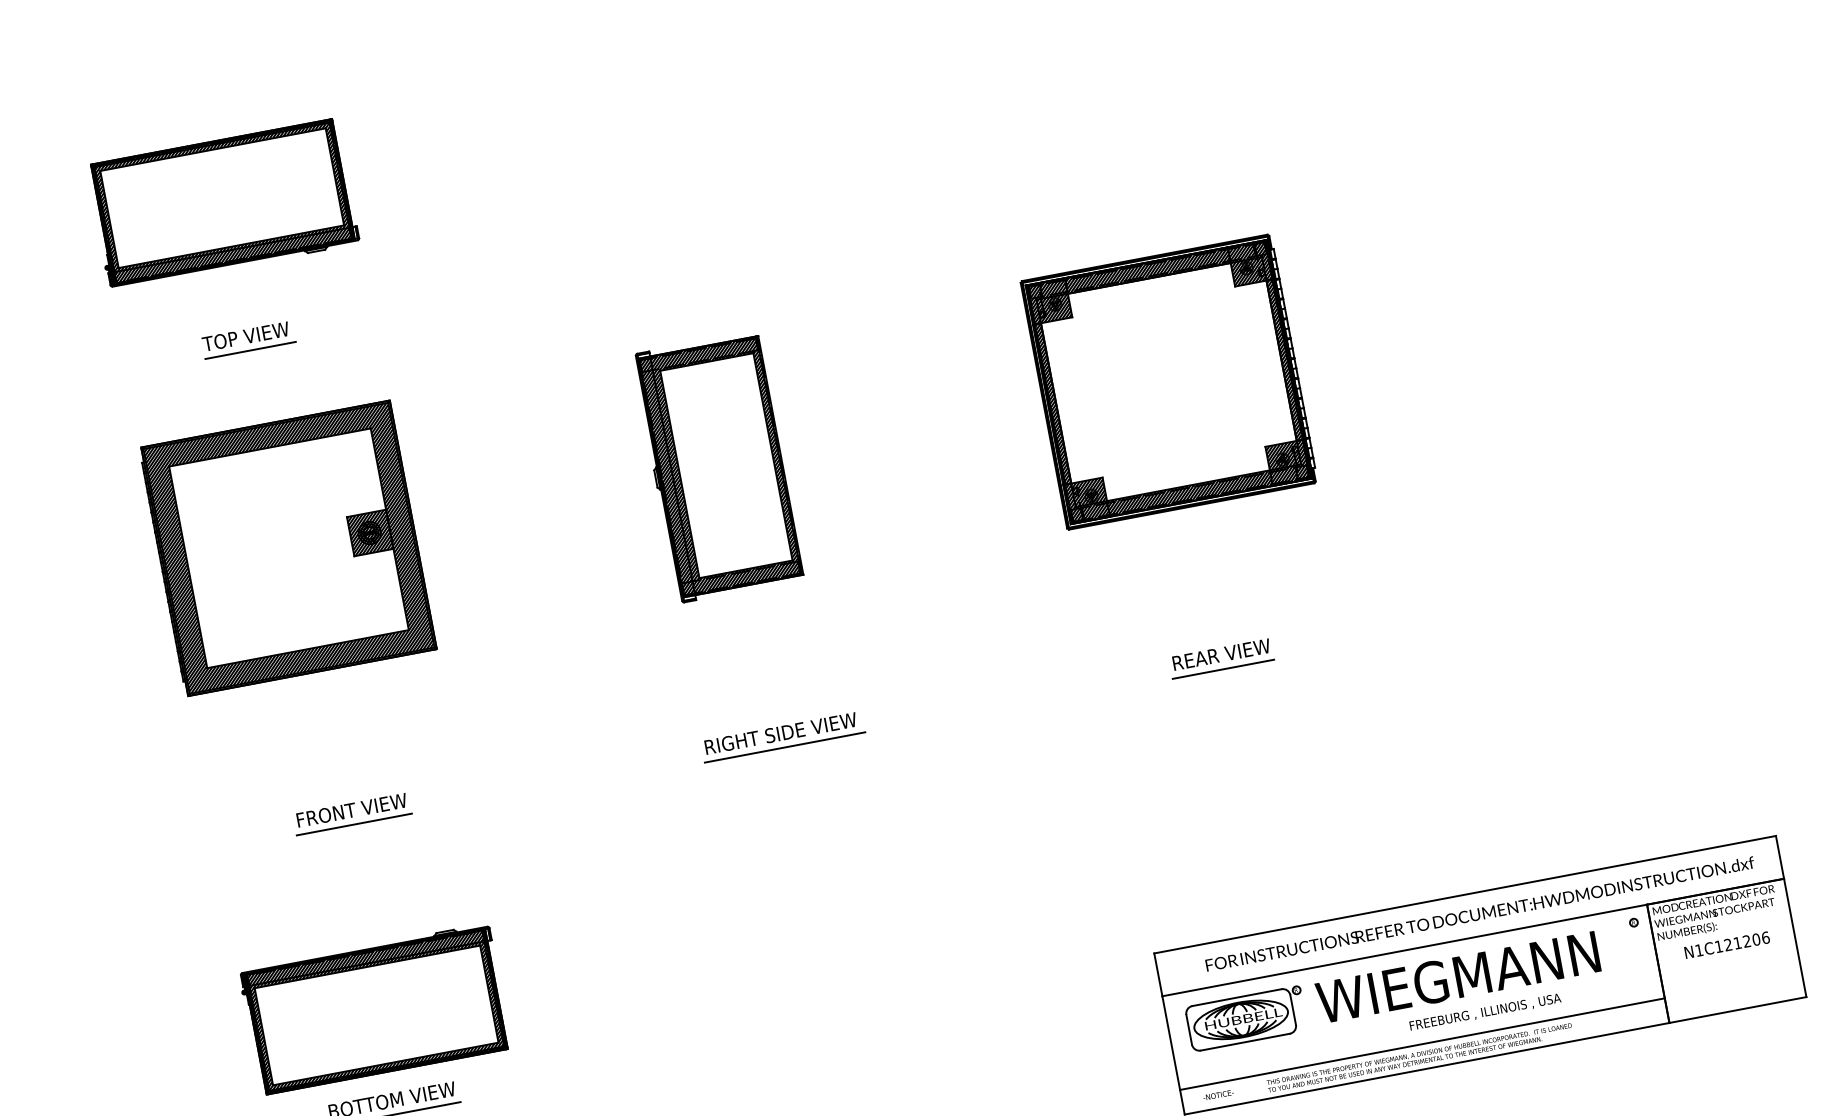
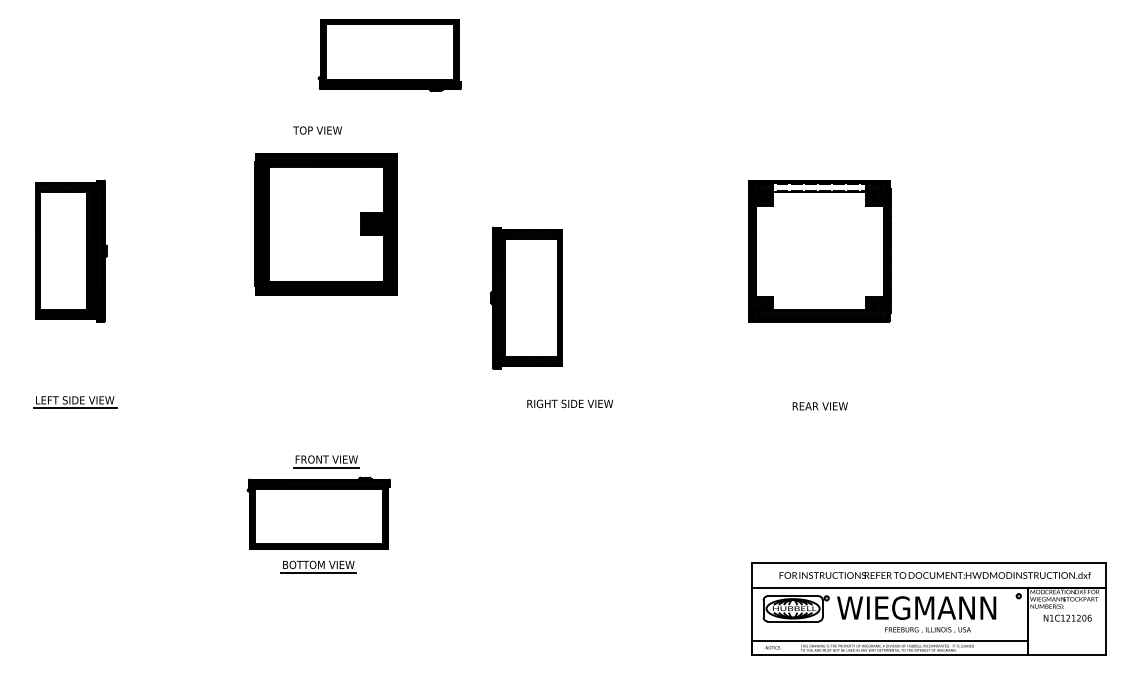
part: (222, 204) -> (389, 55), moved
hatch: (1147, 270) -> (819, 187), removed
line: (250, 350) -> (318, 138), removed
part: (716, 466) -> (525, 297), moved
part: (287, 549) -> (325, 224), moved
line: (1222, 669) -> (819, 414), removed
line: (783, 746) -> (570, 411), removed
part: (352, 813) -> (326, 461), moved

